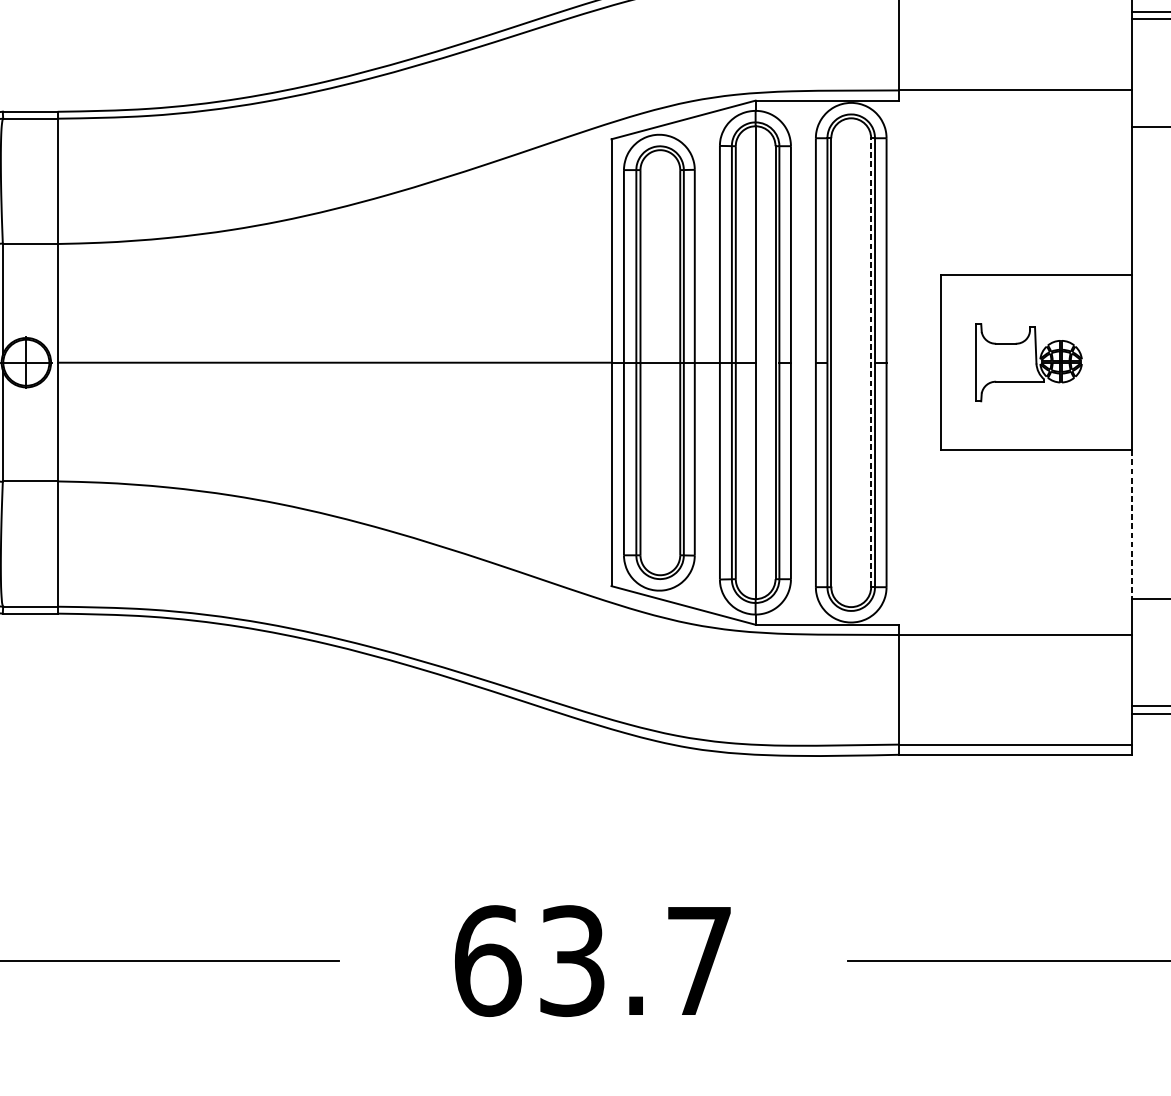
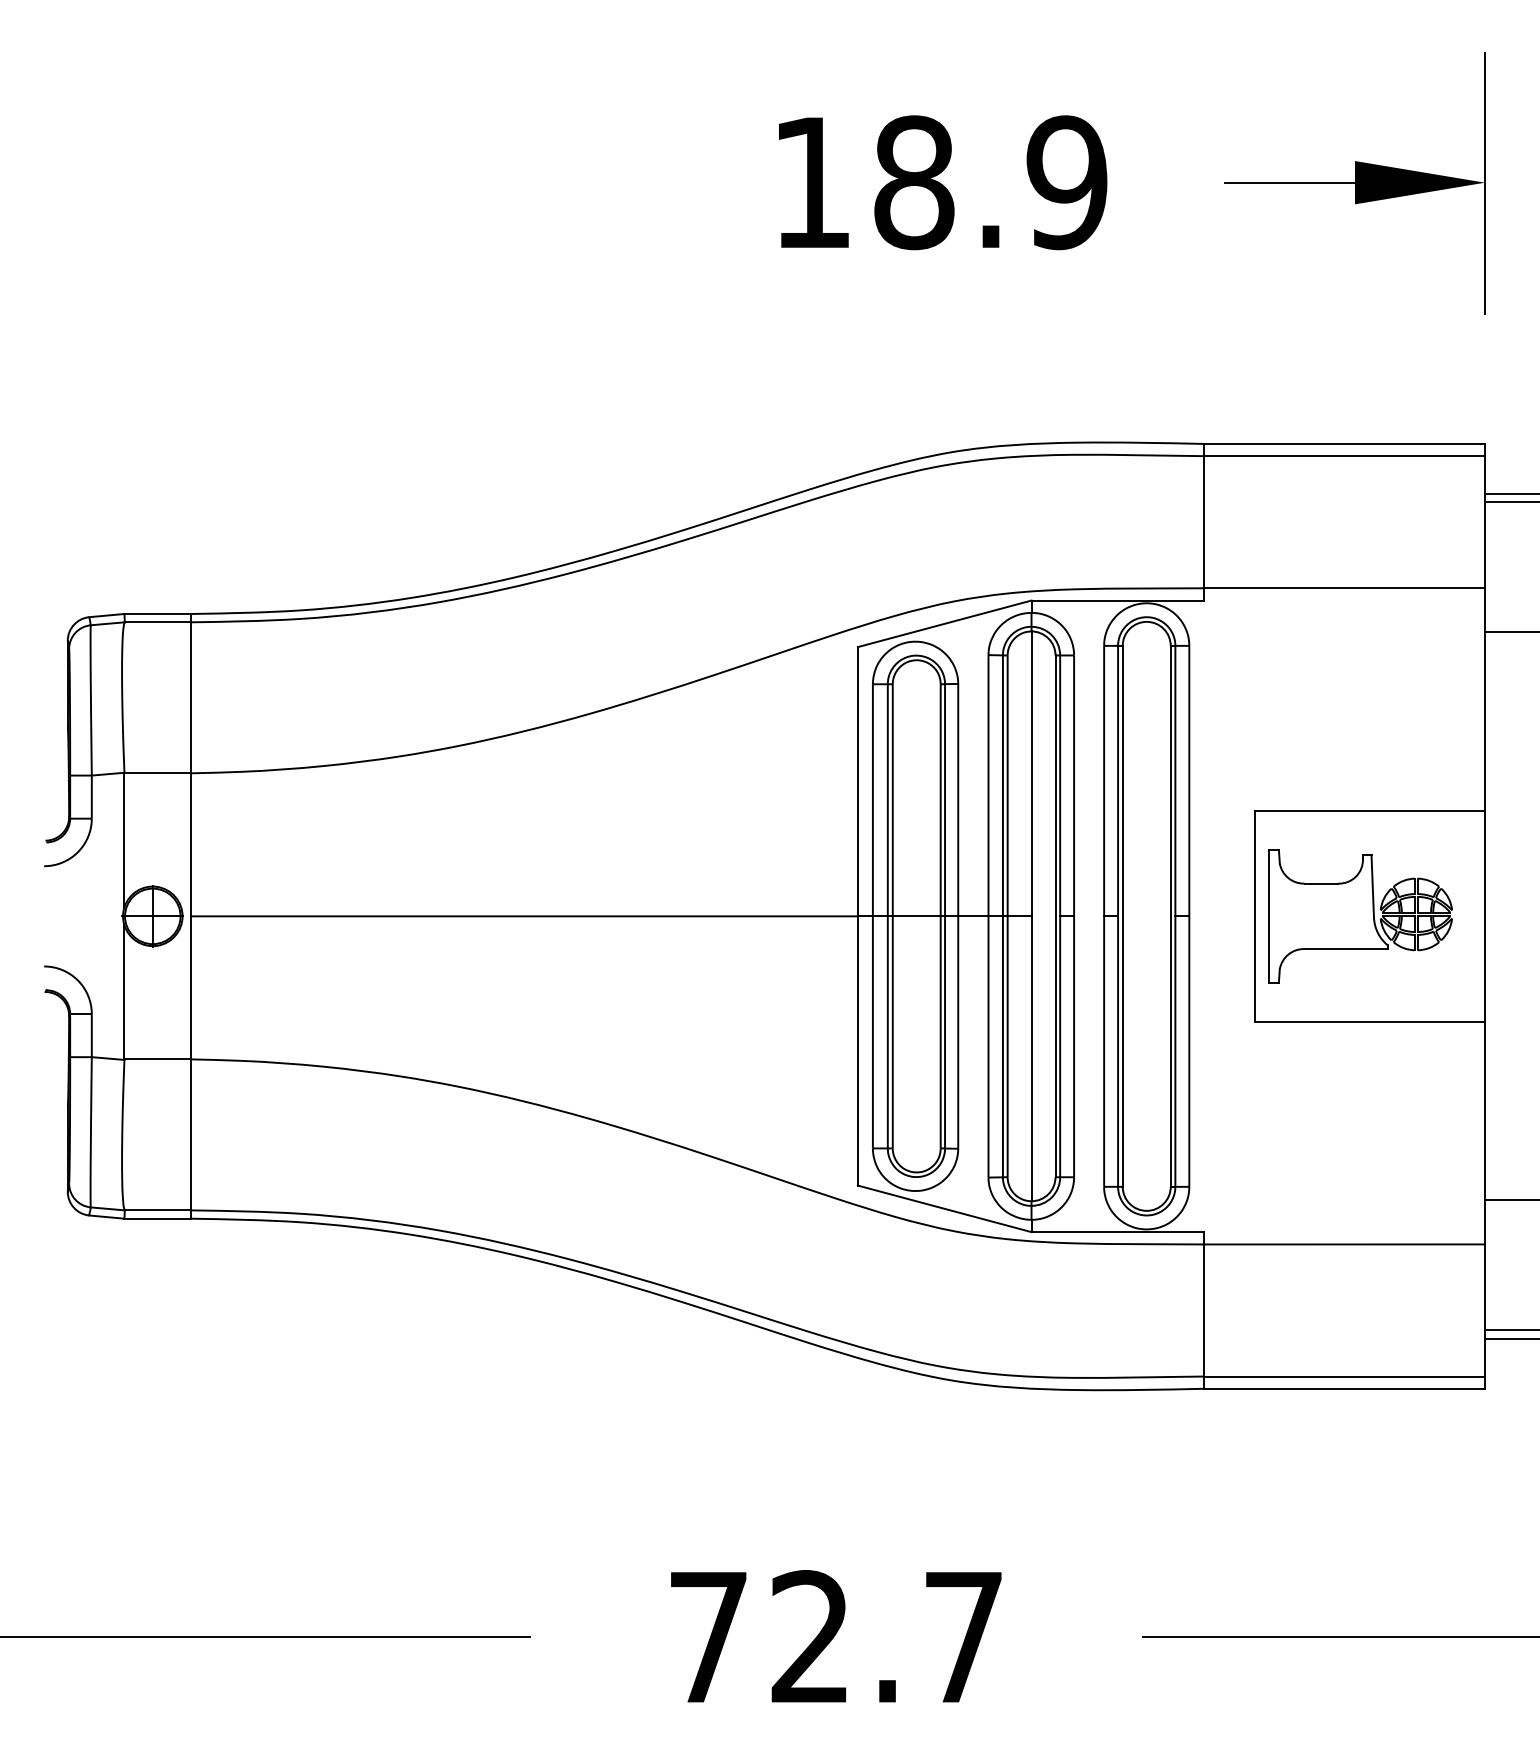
line: (870, 362) -> (1170, 915), dashed -> solid
part: (1028, 362) -> (1360, 916), size x1.43
line: (1132, 524) -> (1485, 1111), dashed -> solid
text: (529, 961) -> (759, 1637), 63.7 -> 72.7

